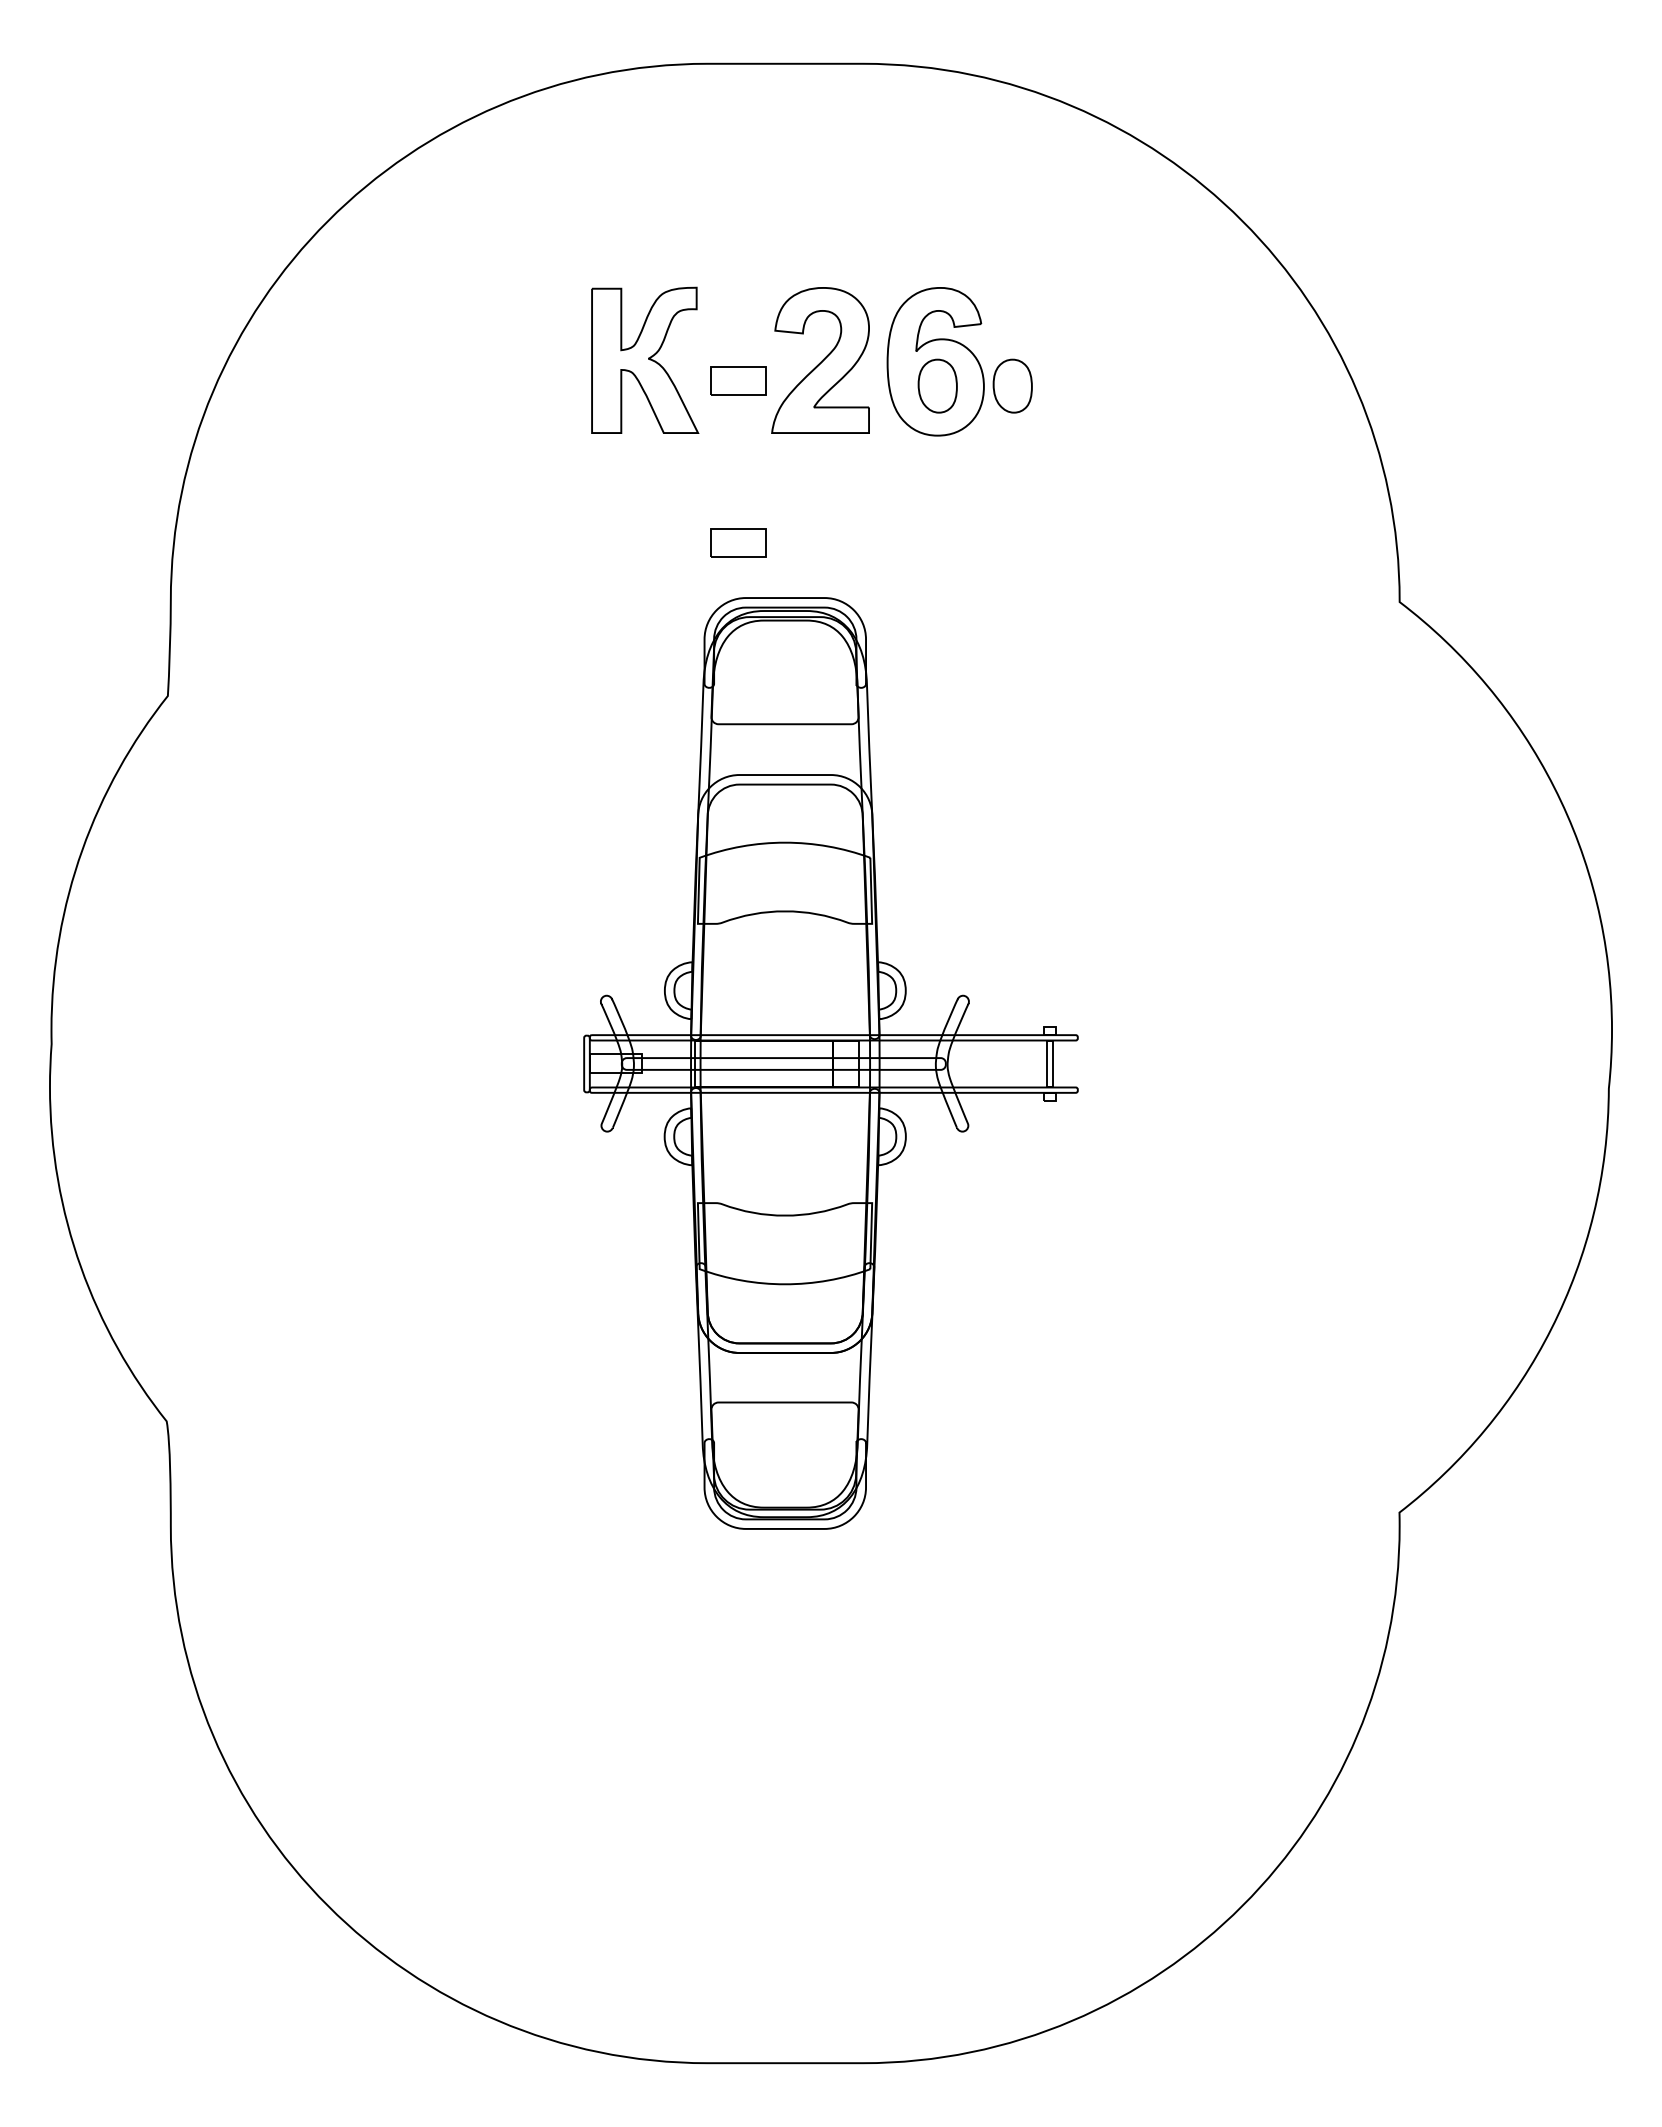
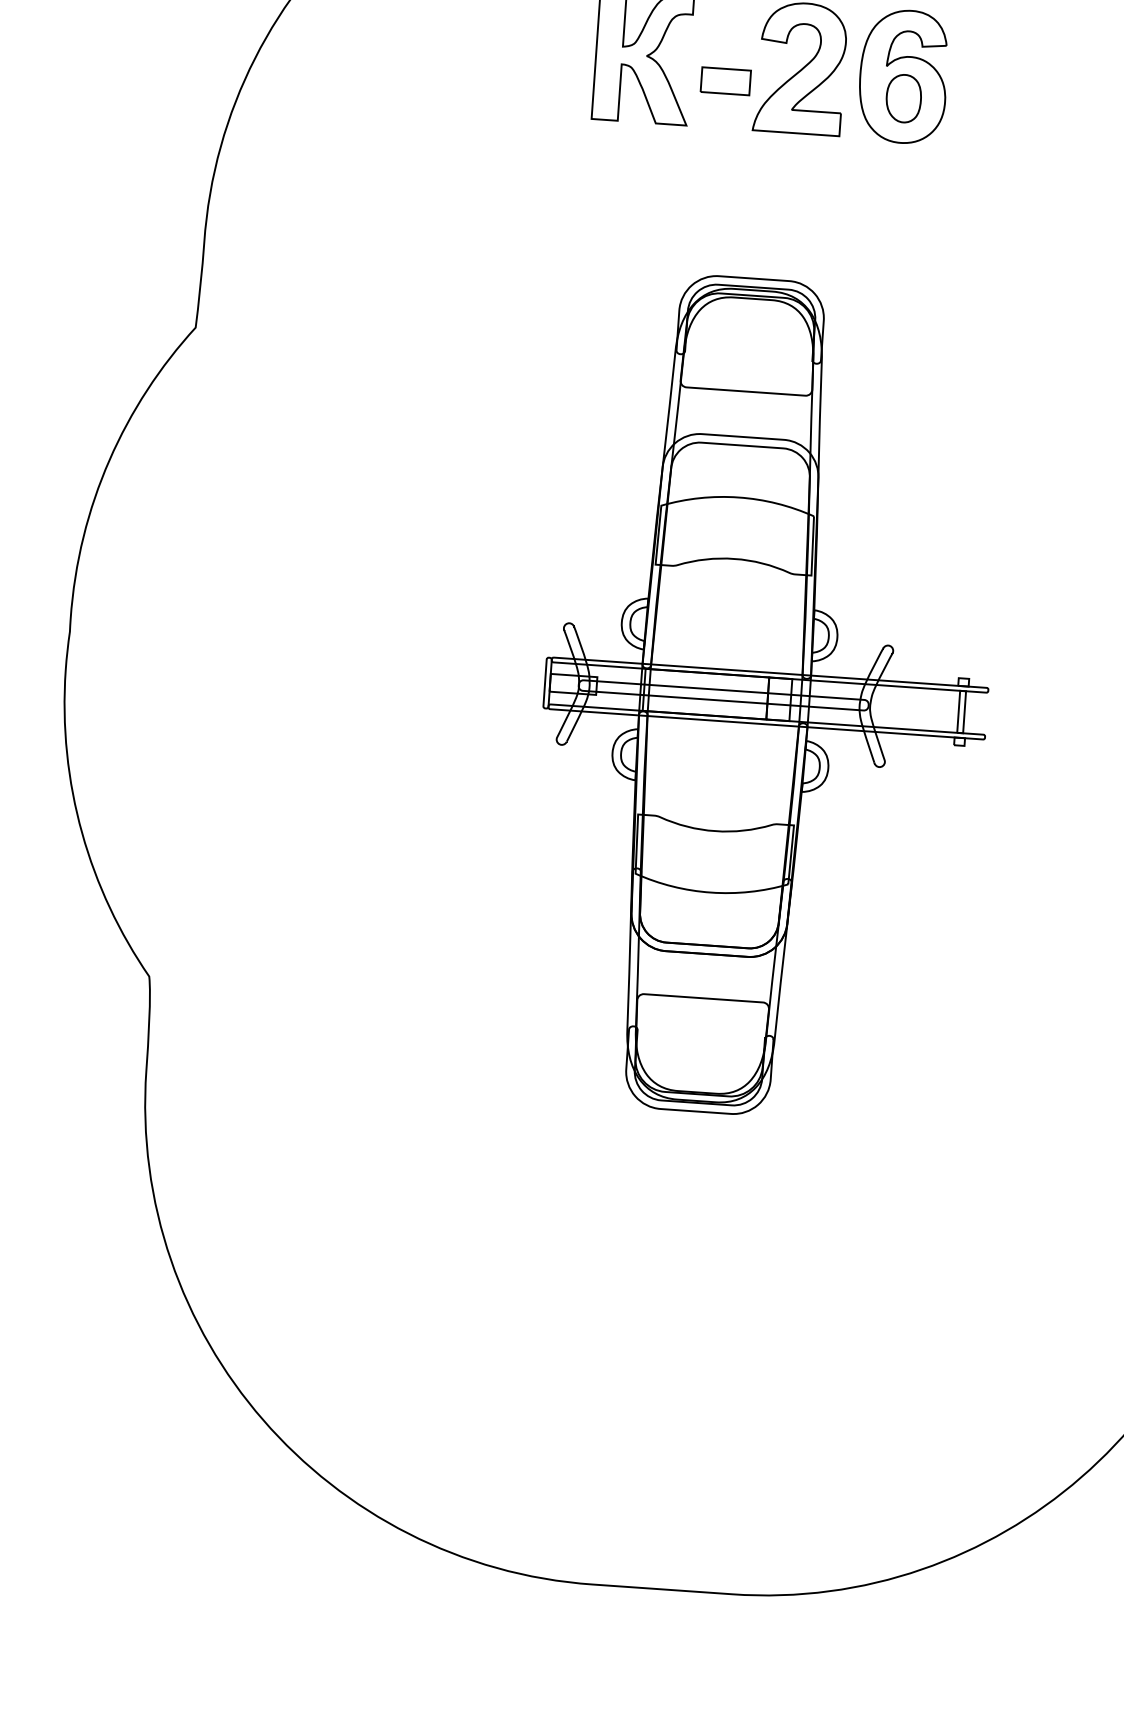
part: (1012, 385) -> (970, 102), removed
part: (738, 542) -> (715, 226), removed

